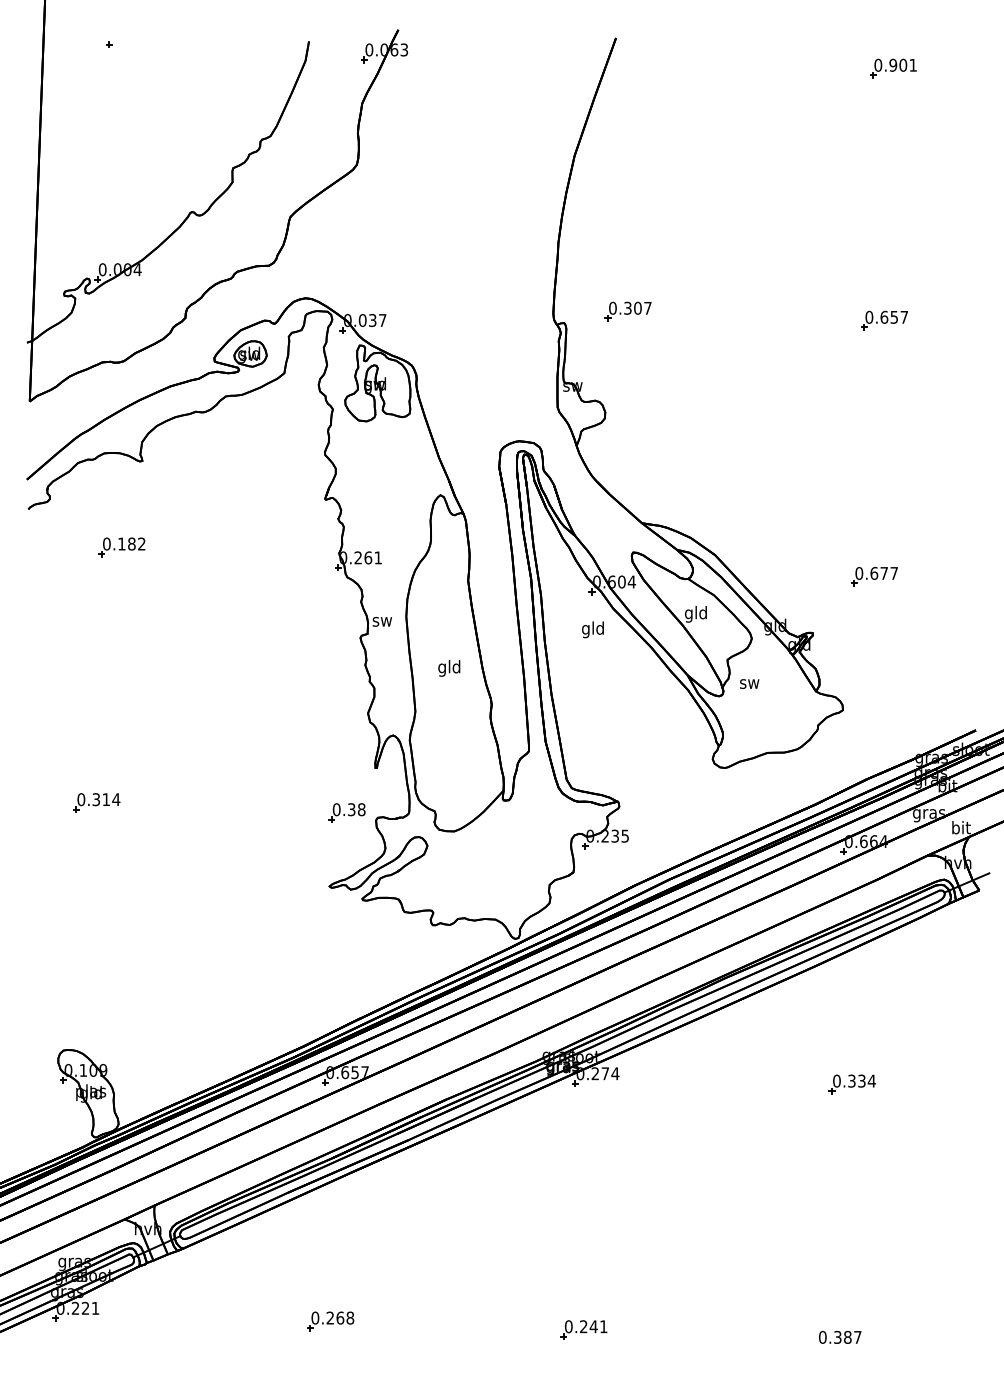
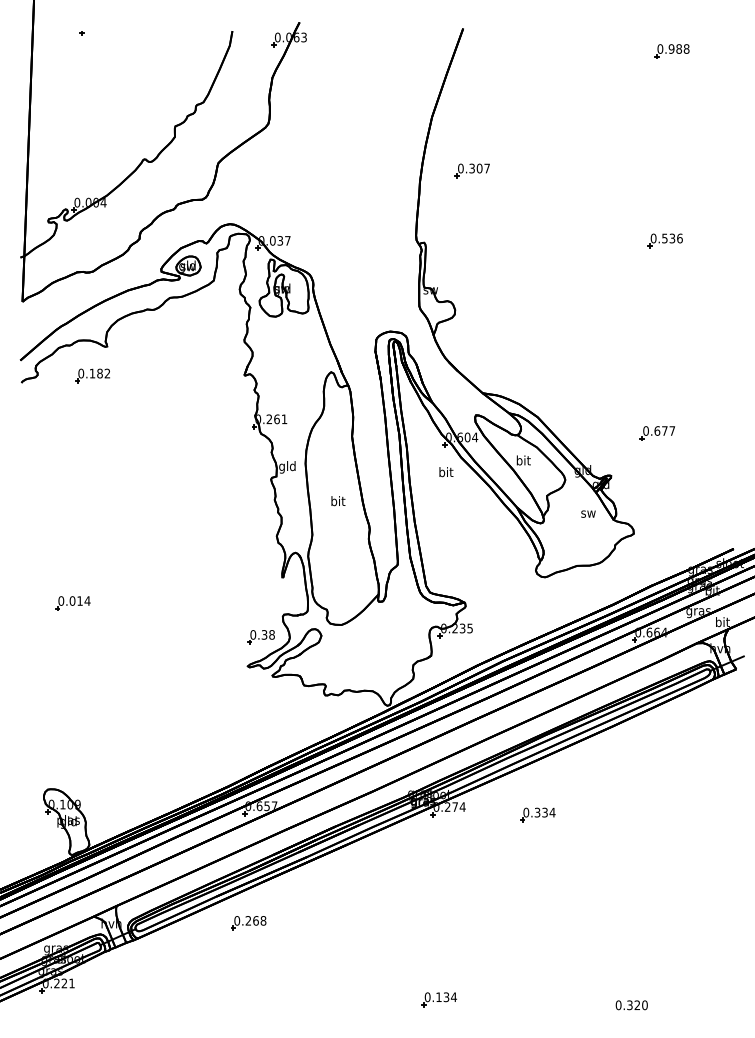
text: (908, 64) -> (683, 48), 0.901 -> 0.988
part: (627, 311) -> (471, 170), moved
text: (894, 316) -> (672, 237), 0.657 -> 0.536
part: (121, 547) -> (92, 376), moved
text: (695, 614) -> (522, 461), gld -> bit
text: (382, 621) -> (287, 467), sw -> gld
text: (592, 629) -> (445, 473), gld -> bit
text: (449, 668) -> (338, 502), gld -> bit
text: (749, 683) -> (588, 513), moved
text: (96, 799) -> (72, 600), 0.314 -> 0.014
part: (346, 812) -> (260, 637), moved
part: (851, 1084) -> (537, 815), moved
part: (330, 1321) -> (248, 923), moved
text: (593, 1326) -> (446, 997), 0.241 -> 0.134
text: (852, 1336) -> (640, 1004), 0.387 -> 0.320

